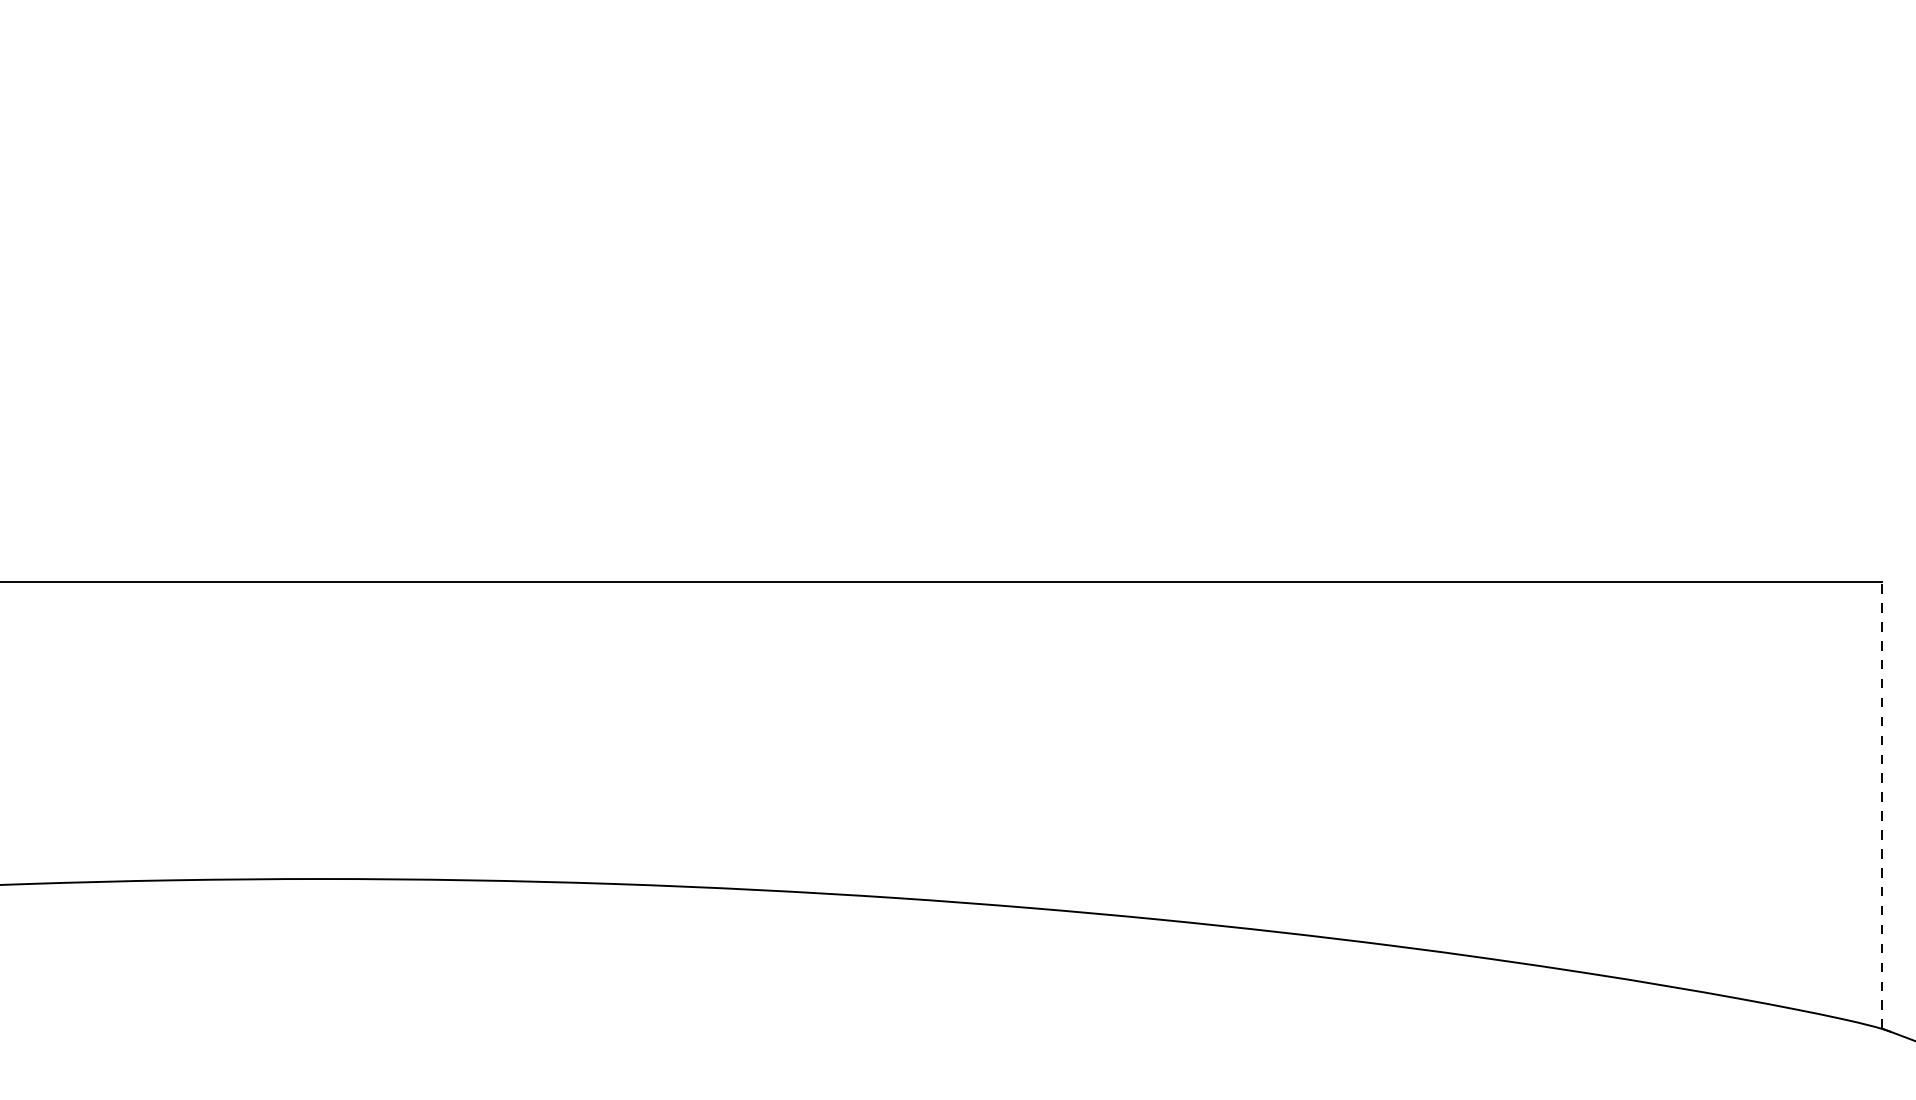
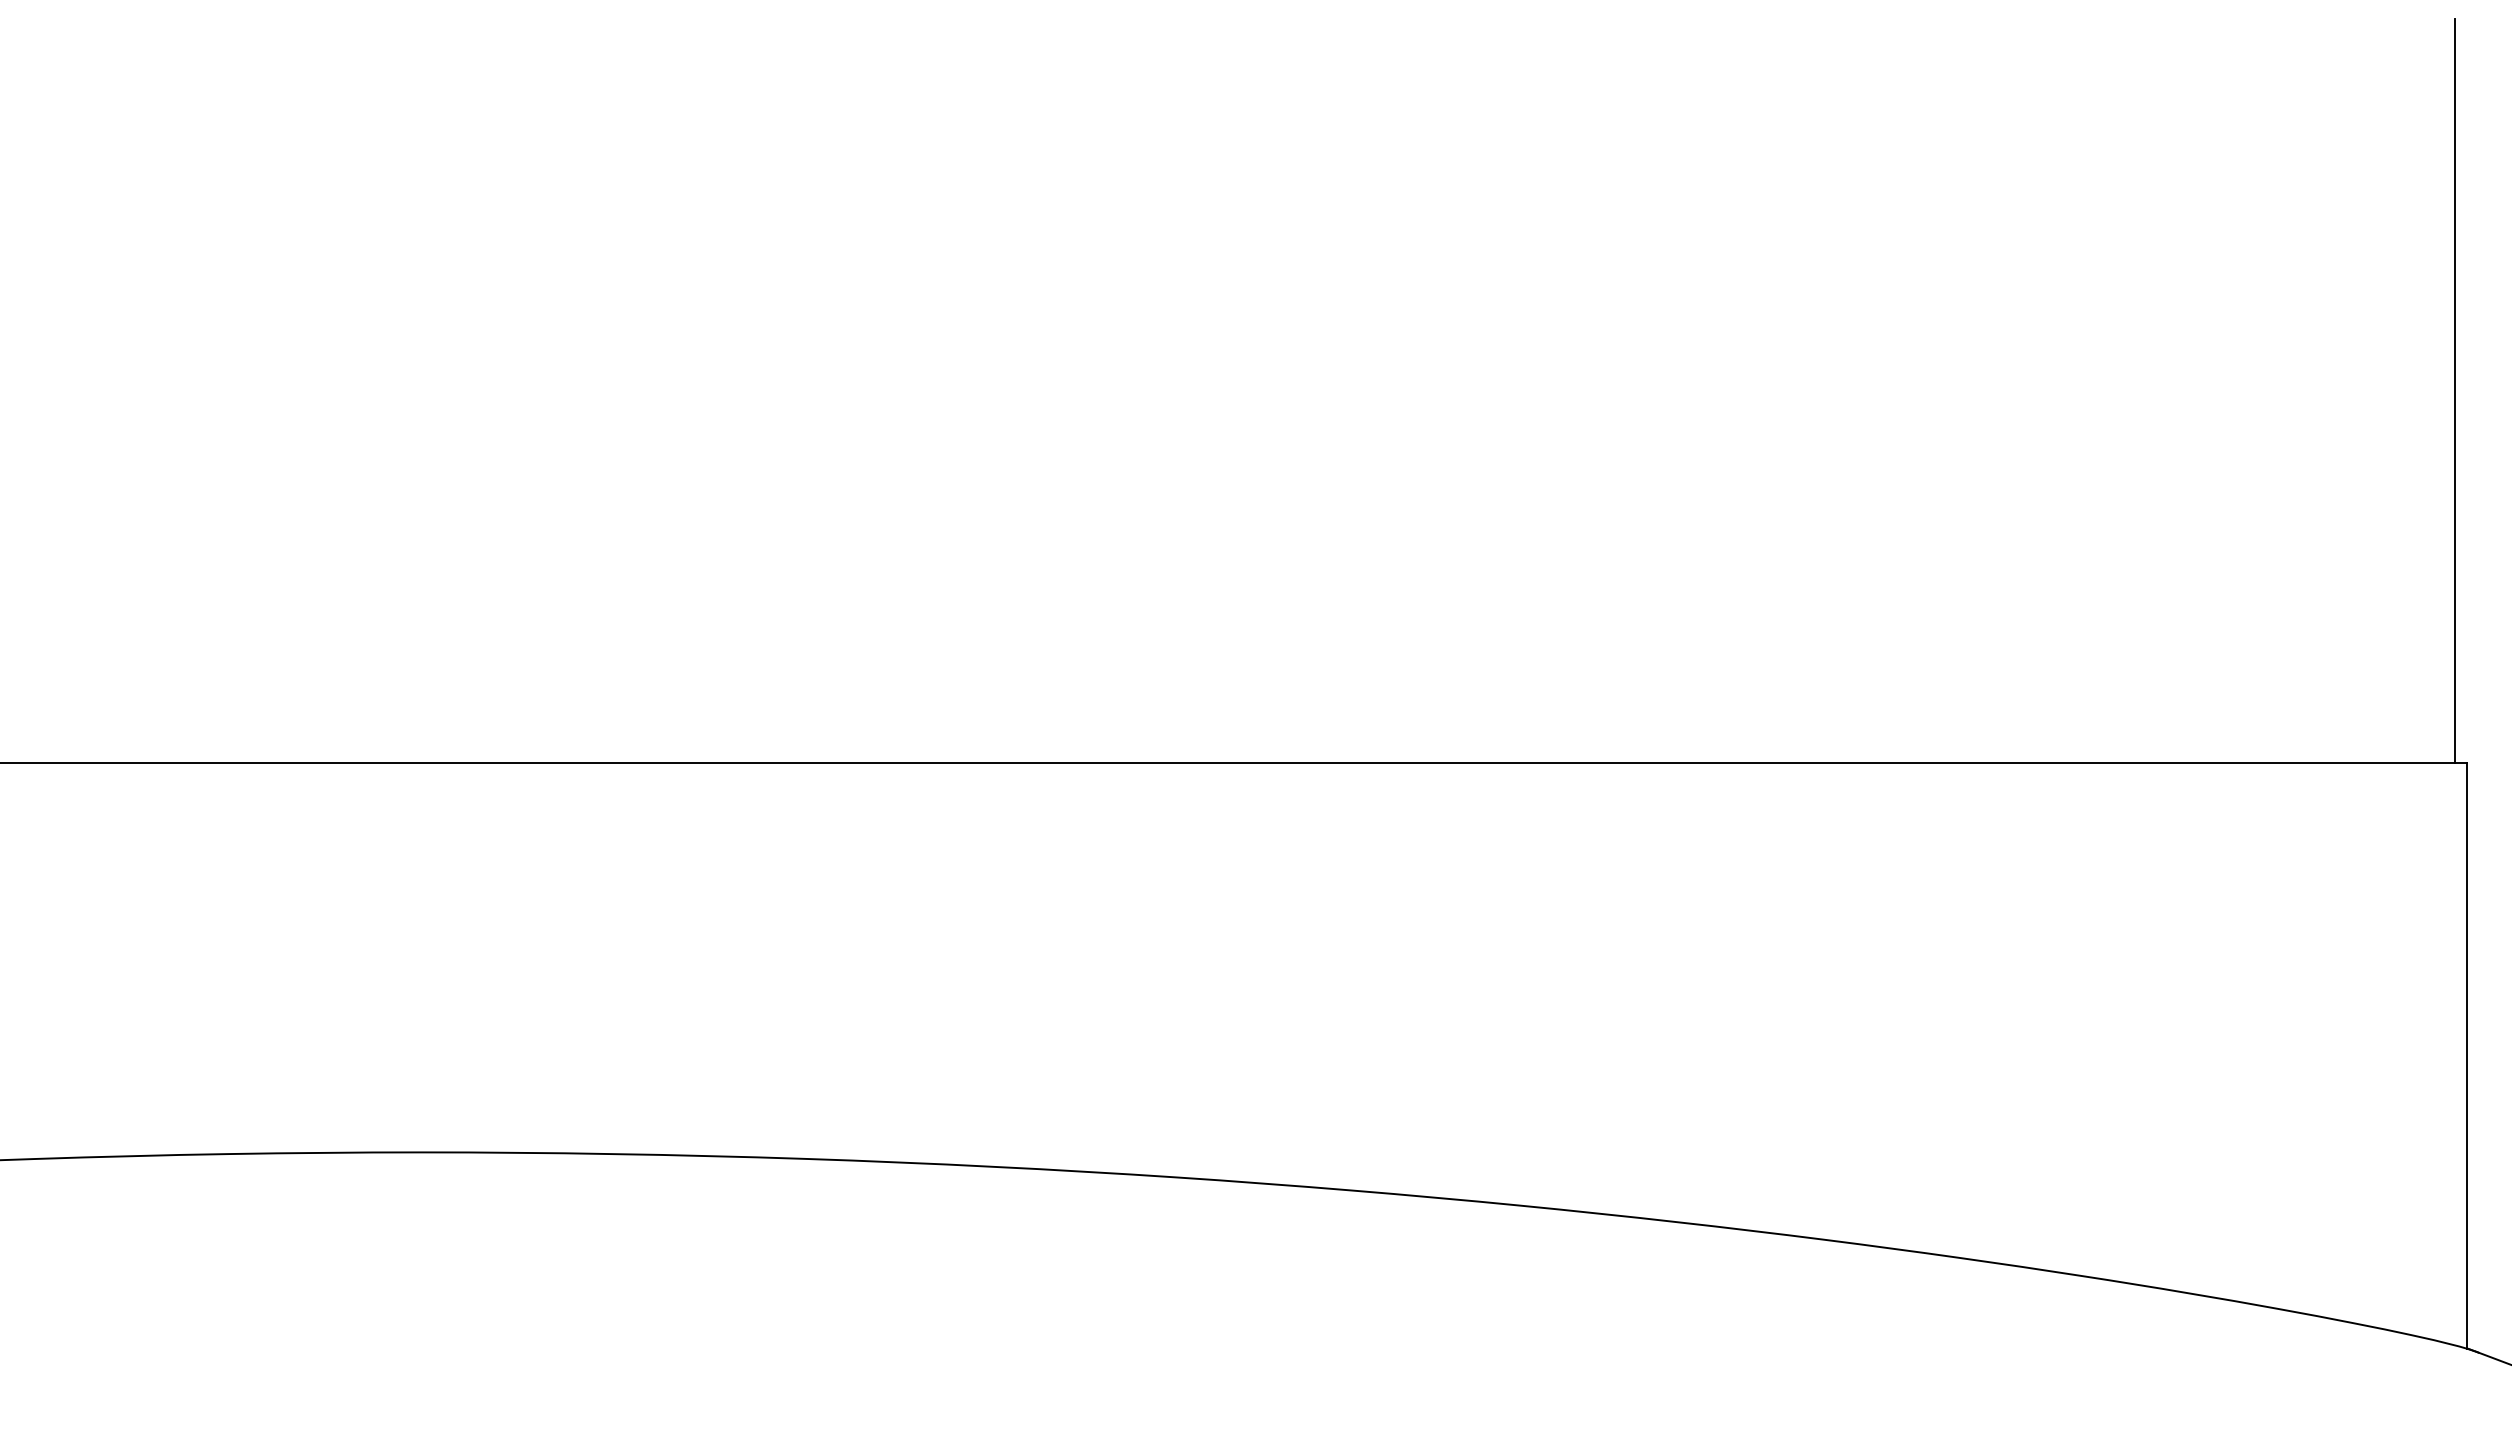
line: (1872, 297) -> (2454, 390), added
line: (1882, 805) -> (2467, 1055), dashed -> solid

